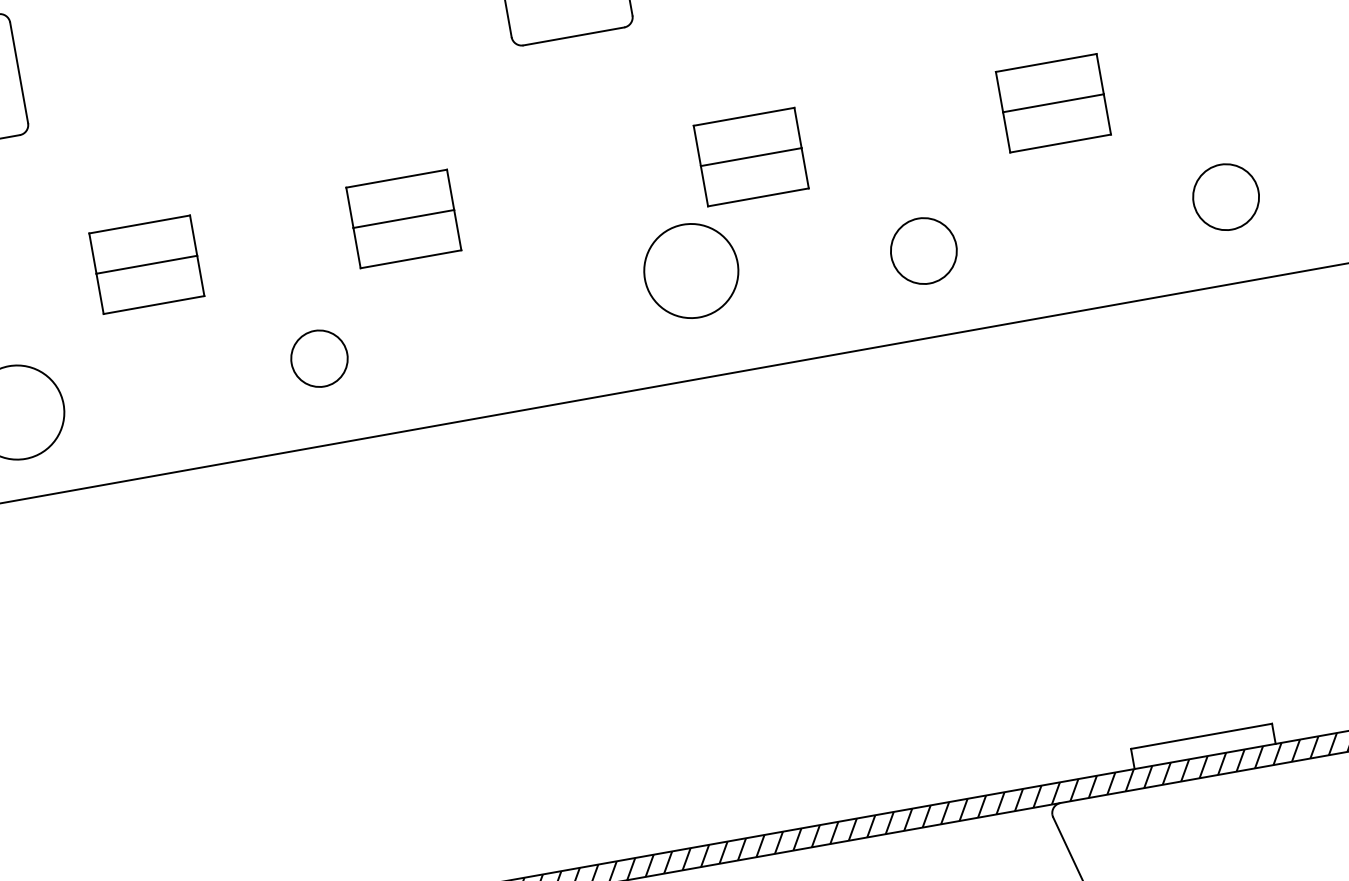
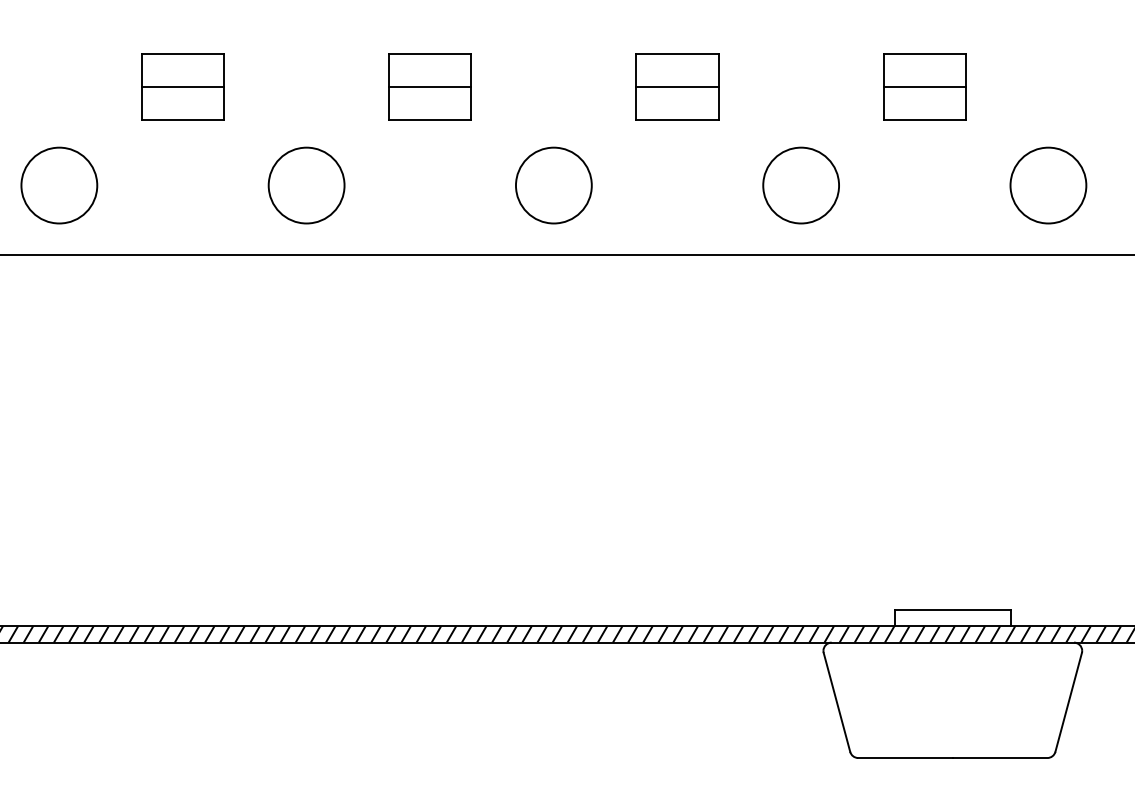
circle: (1226, 197) -> (1048, 185), size x1.43
part: (402, 218) -> (429, 86), moved
circle: (924, 250) -> (801, 185), size x1.43
circle: (690, 271) -> (553, 185), moved
circle: (319, 358) -> (306, 185), size x1.67

